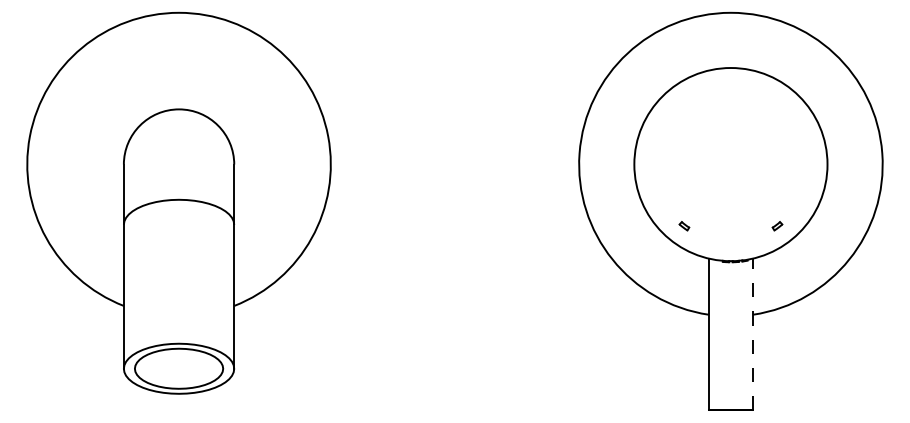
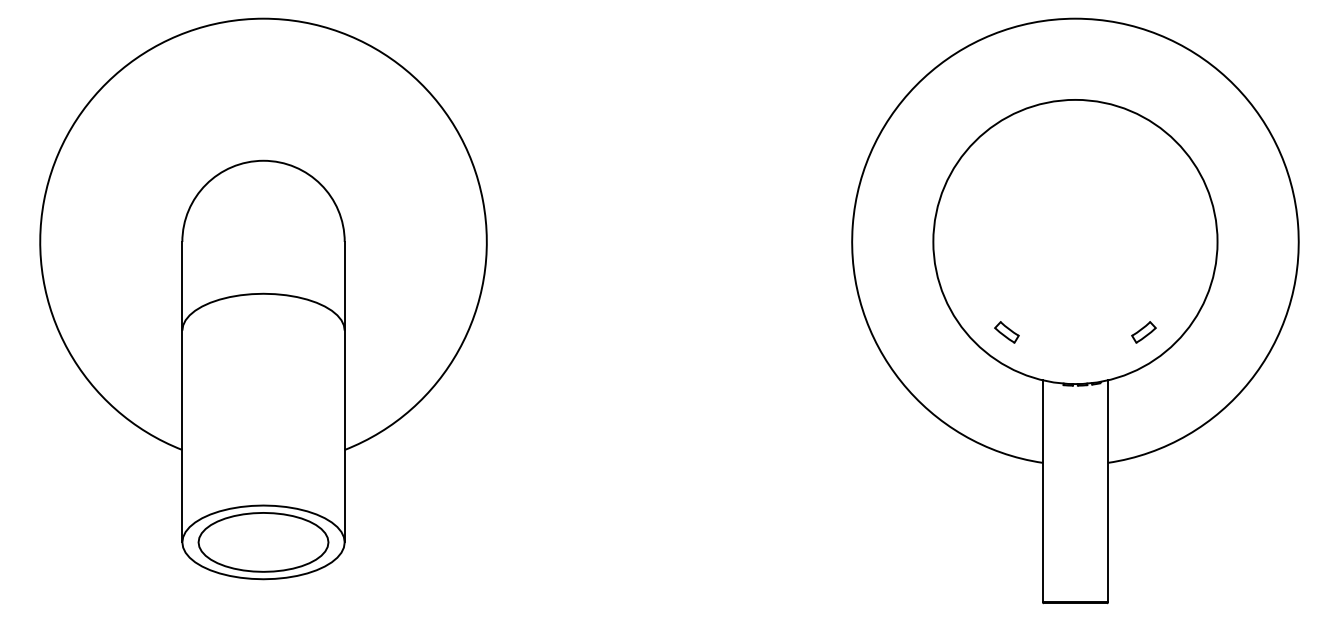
part: (684, 226) -> (1007, 333), size x1.67
part: (777, 226) -> (1143, 333), size x1.67
line: (753, 334) -> (1108, 491), dashed -> solid

